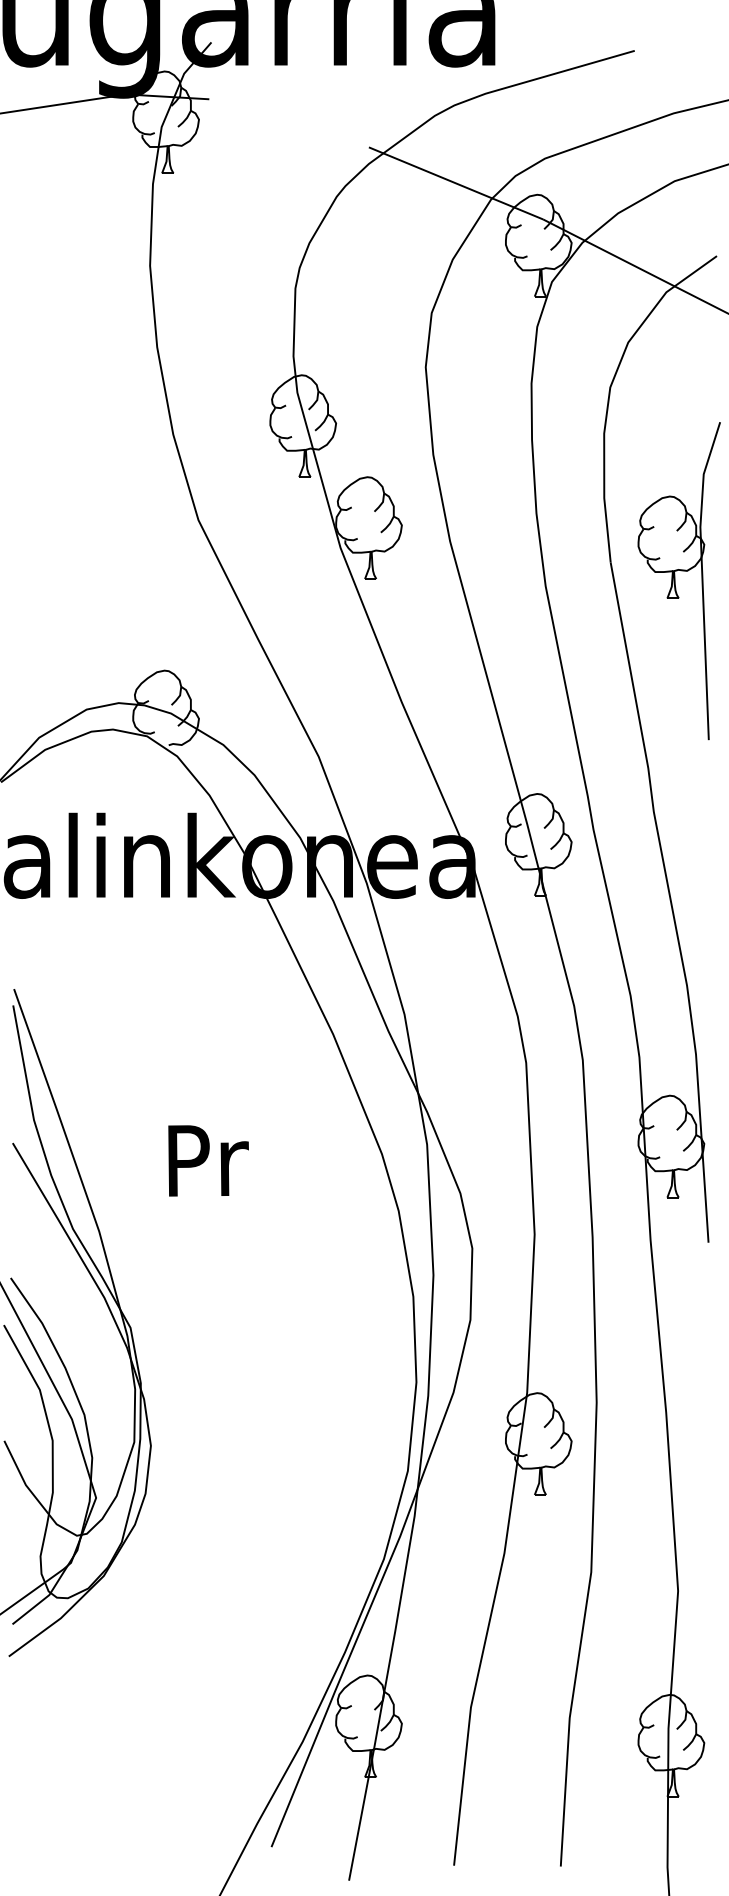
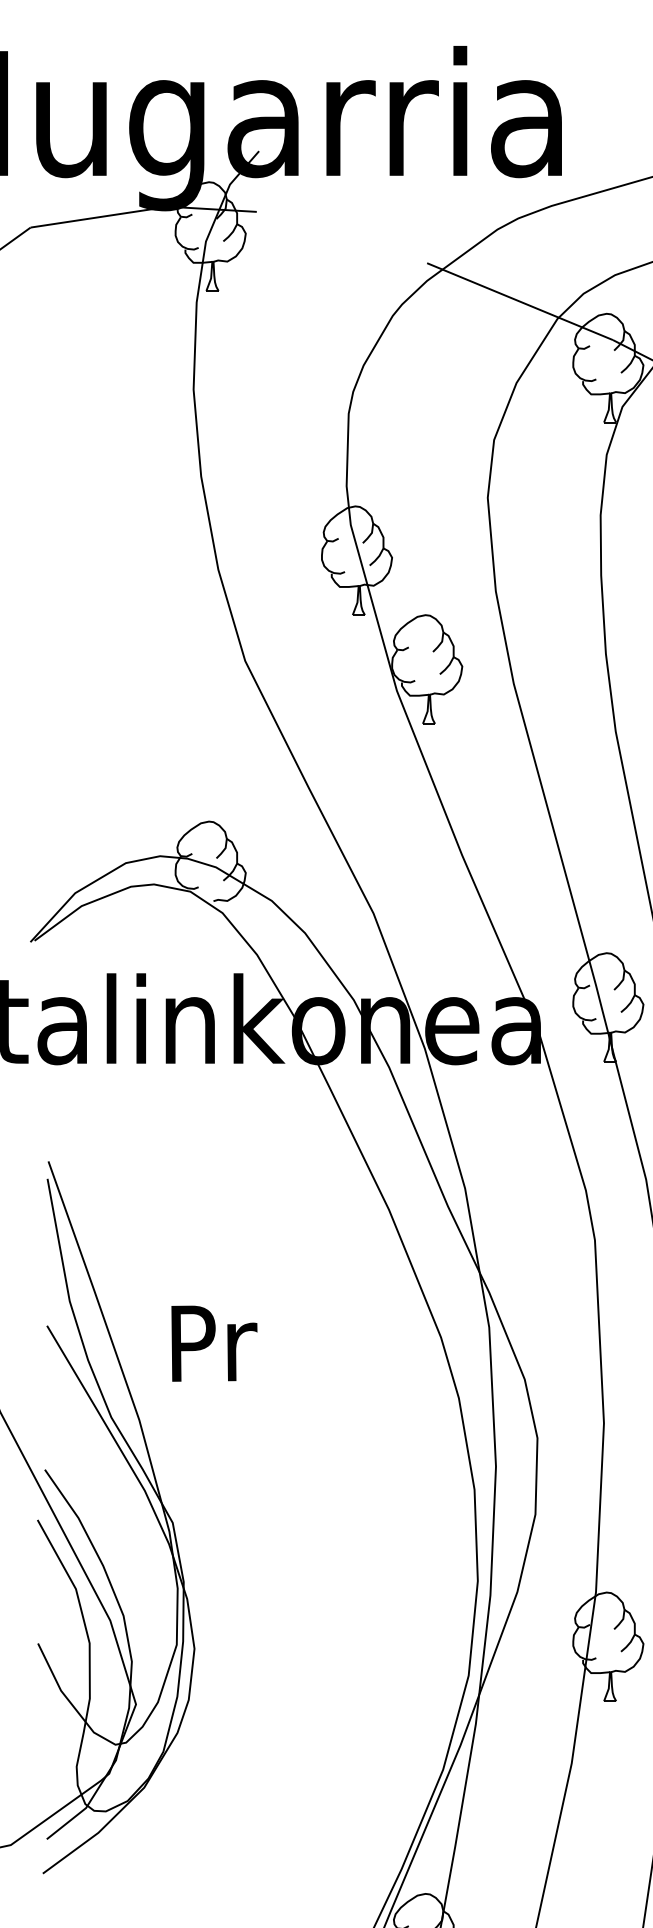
text: (208, 1160) -> (214, 1343), moved

